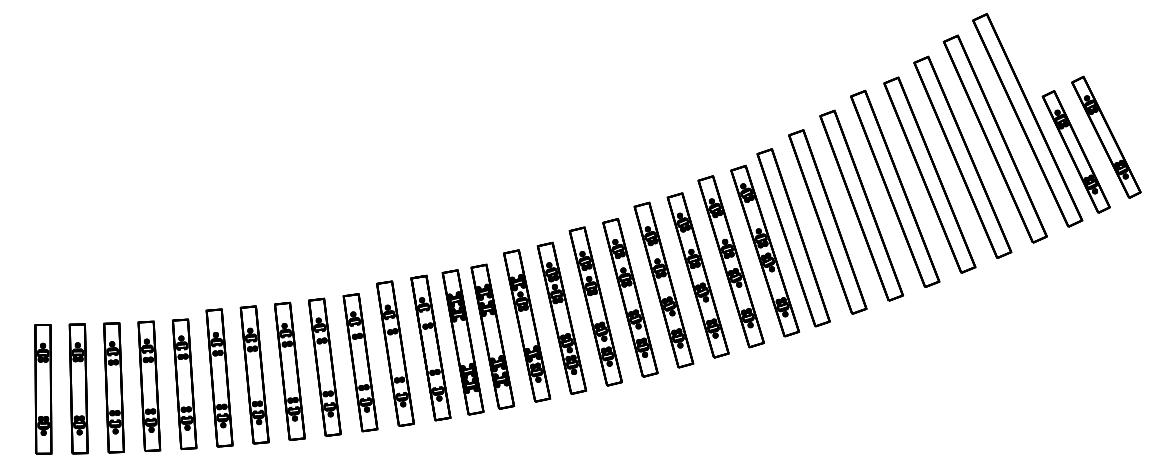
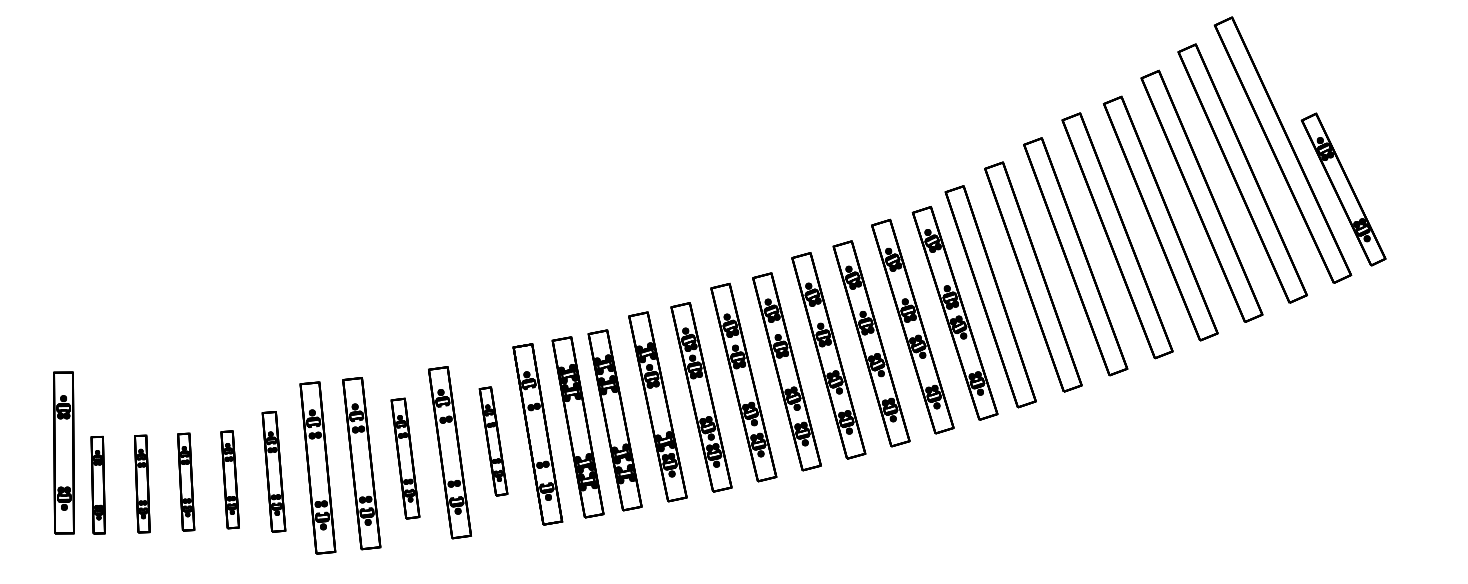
part: (1106, 136) -> (1381, 170), removed
part: (395, 353) -> (493, 441), size x0.6
part: (324, 367) -> (405, 458), size x0.7
part: (219, 377) -> (273, 471), size x0.7
part: (183, 384) -> (229, 479), size x0.6
part: (148, 385) -> (185, 481), size x0.6
part: (114, 387) -> (142, 483), size x0.6
part: (42, 388) -> (63, 452), moved
part: (79, 388) -> (98, 484), size x0.6

